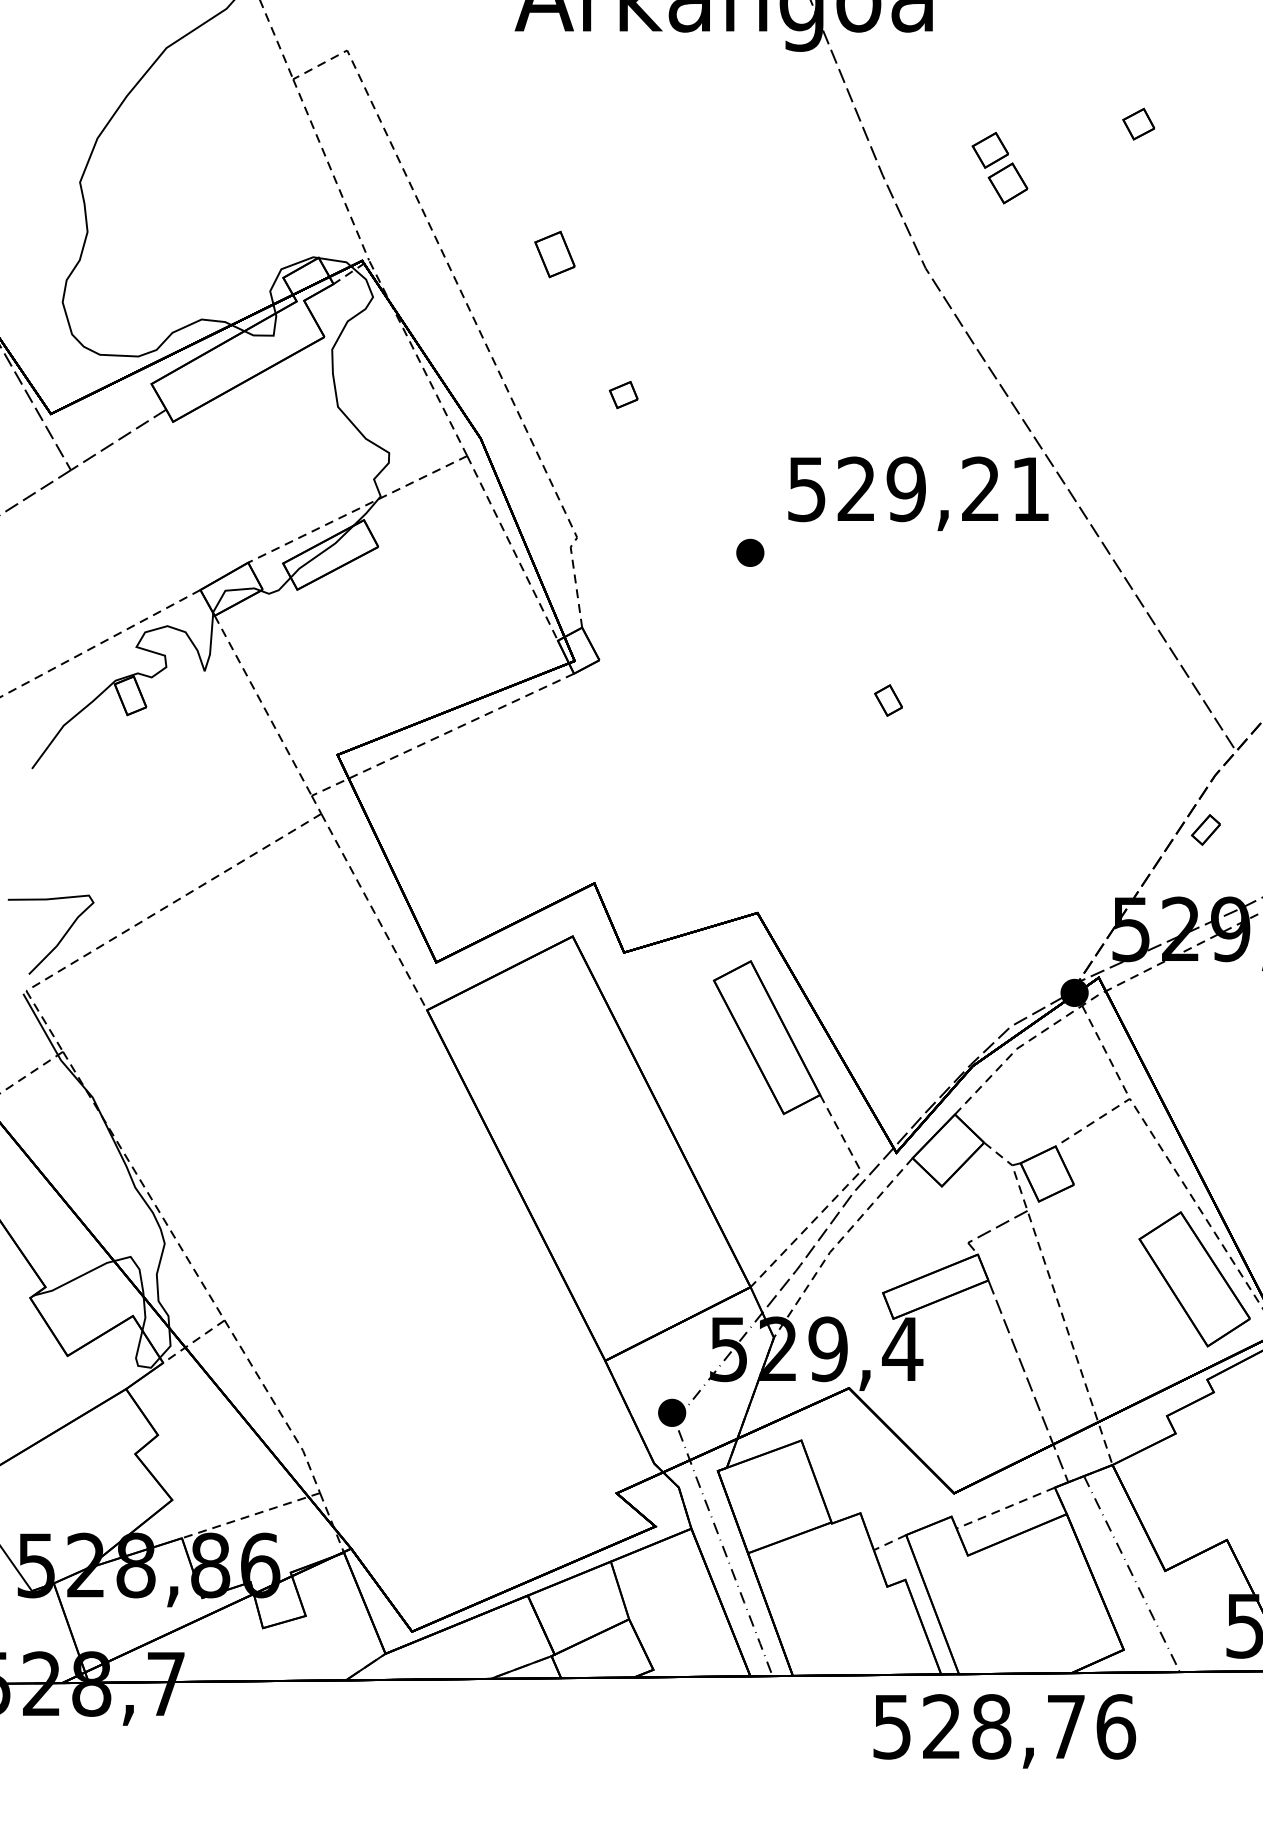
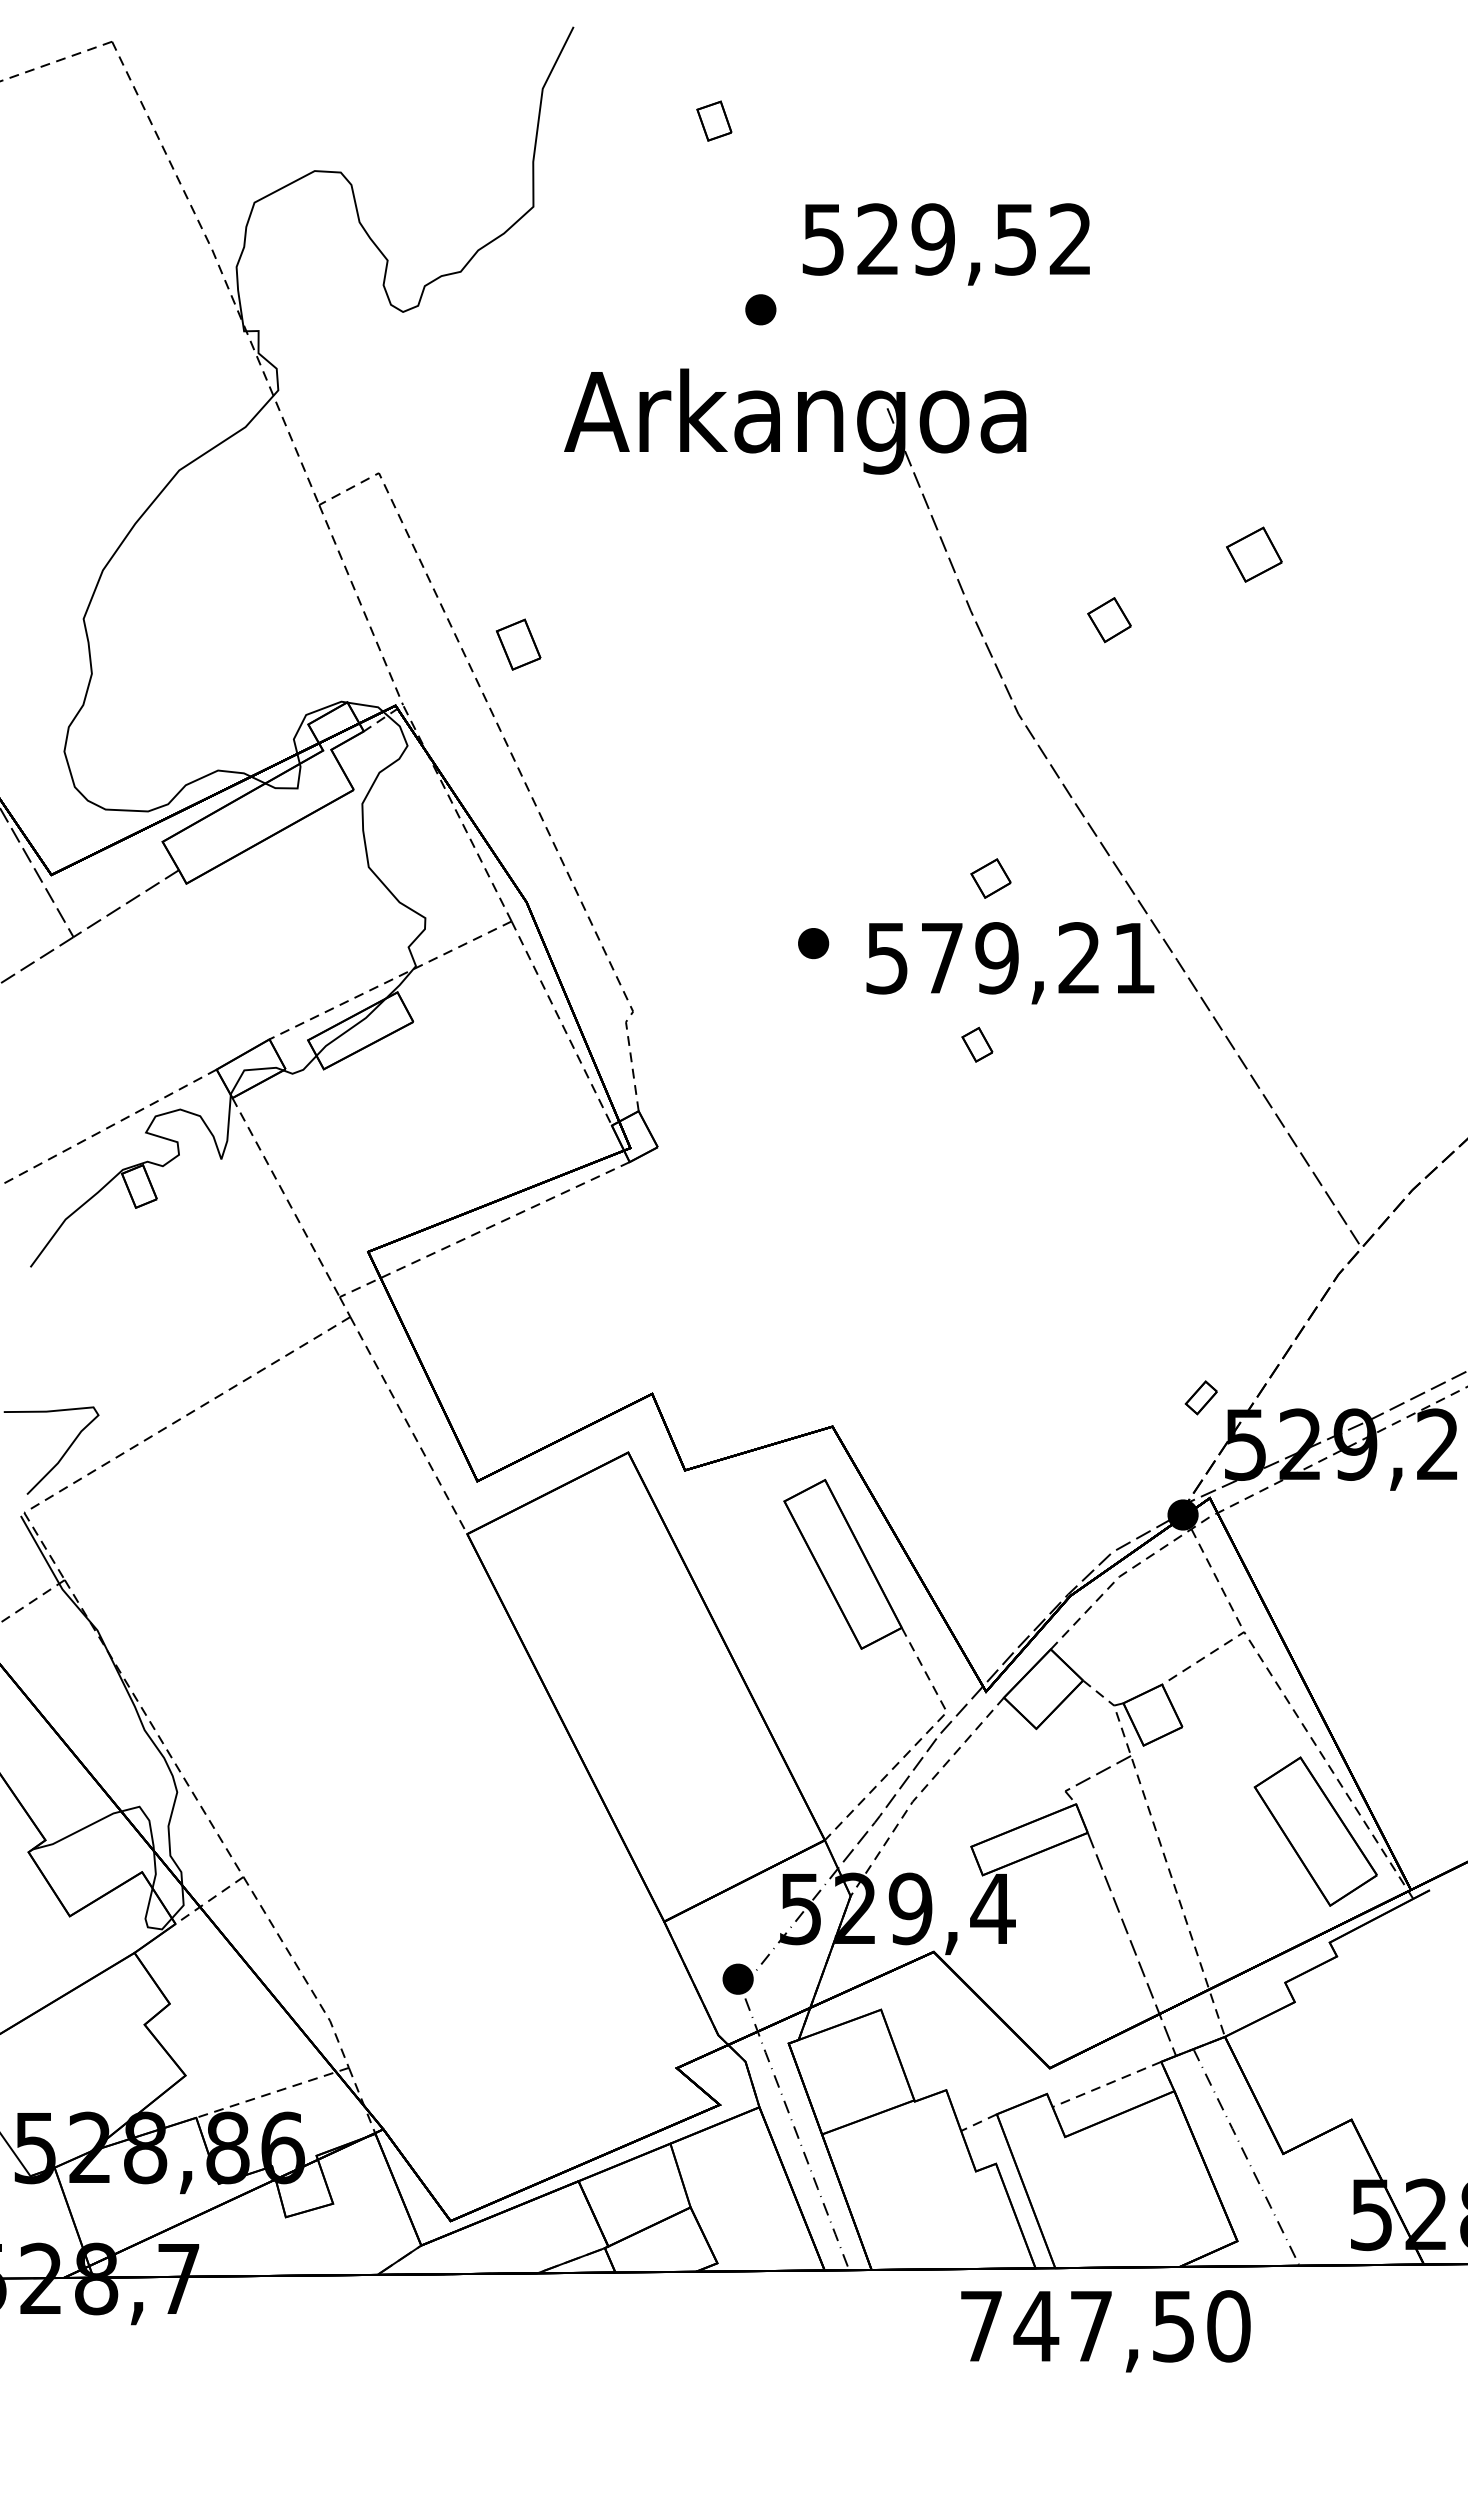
part: (1138, 124) -> (1253, 554), size x1.6
part: (989, 150) -> (990, 878), moved
part: (554, 254) -> (518, 644), moved
part: (623, 394) -> (684, 853), removed
text: (856, 488) -> (941, 957), 529,21 -> 579,21
part: (750, 552) -> (813, 943), moved
part: (888, 700) -> (977, 1044), moved
part: (1205, 829) -> (1200, 1397), moved
text: (1004, 1727) -> (1105, 2326), 528,76 -> 747,50

